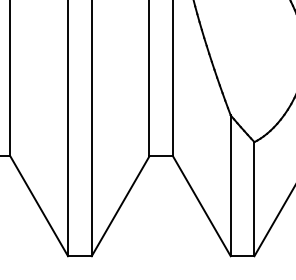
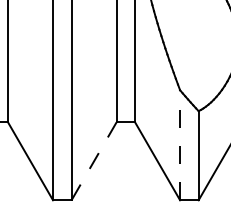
line: (230, 185) -> (179, 145), solid -> dashed
line: (120, 206) -> (94, 161), solid -> dashed

